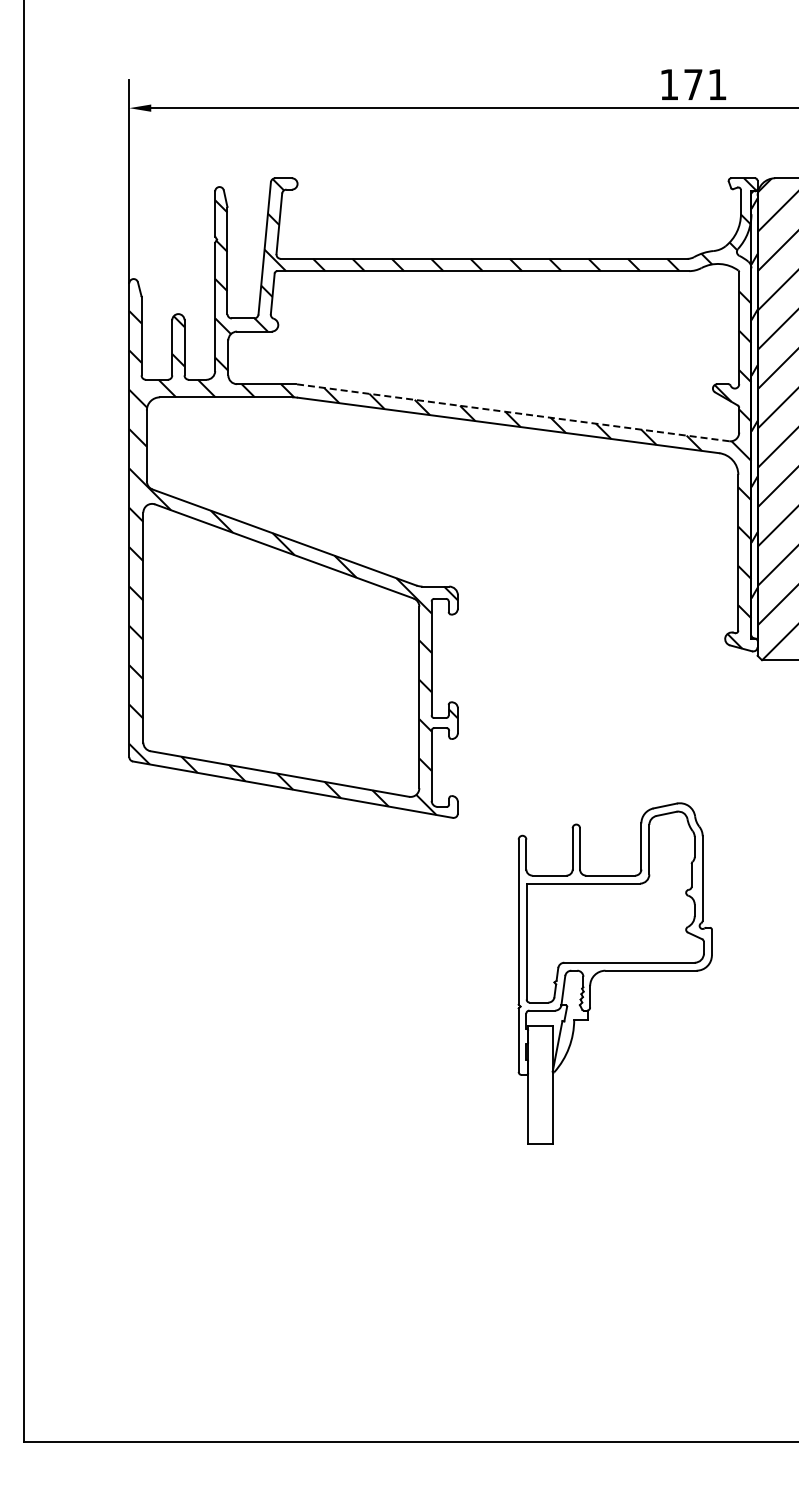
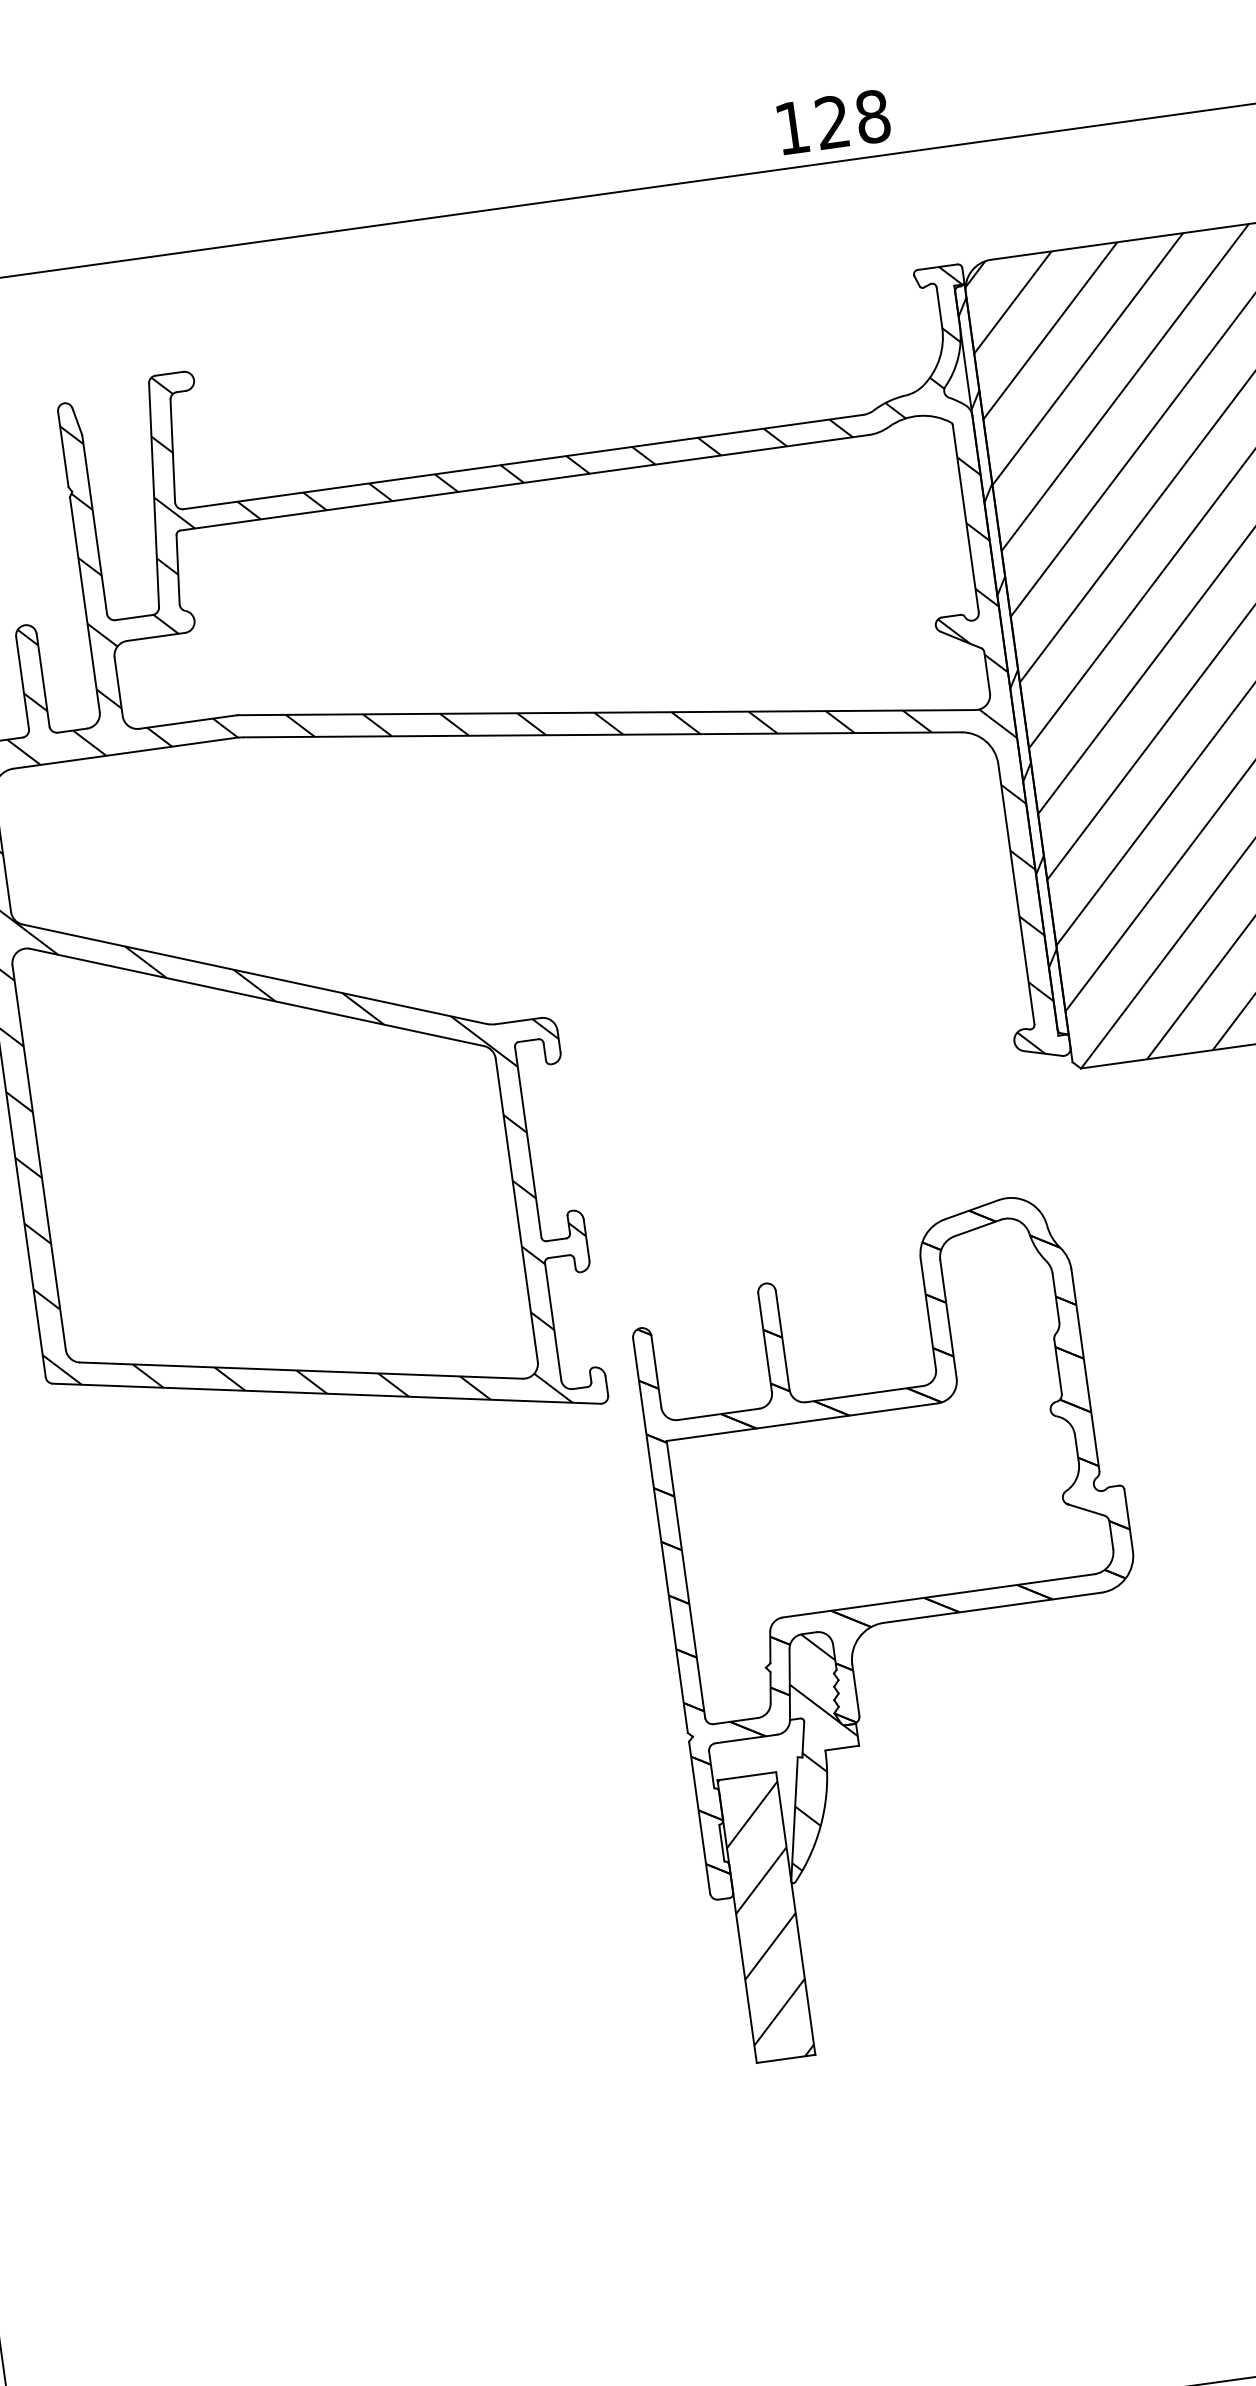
text: (705, 84) -> (852, 119), 171 -> 128
line: (512, 412) -> (606, 712), dashed -> solid
part: (615, 973) -> (908, 1626), size x1.43

